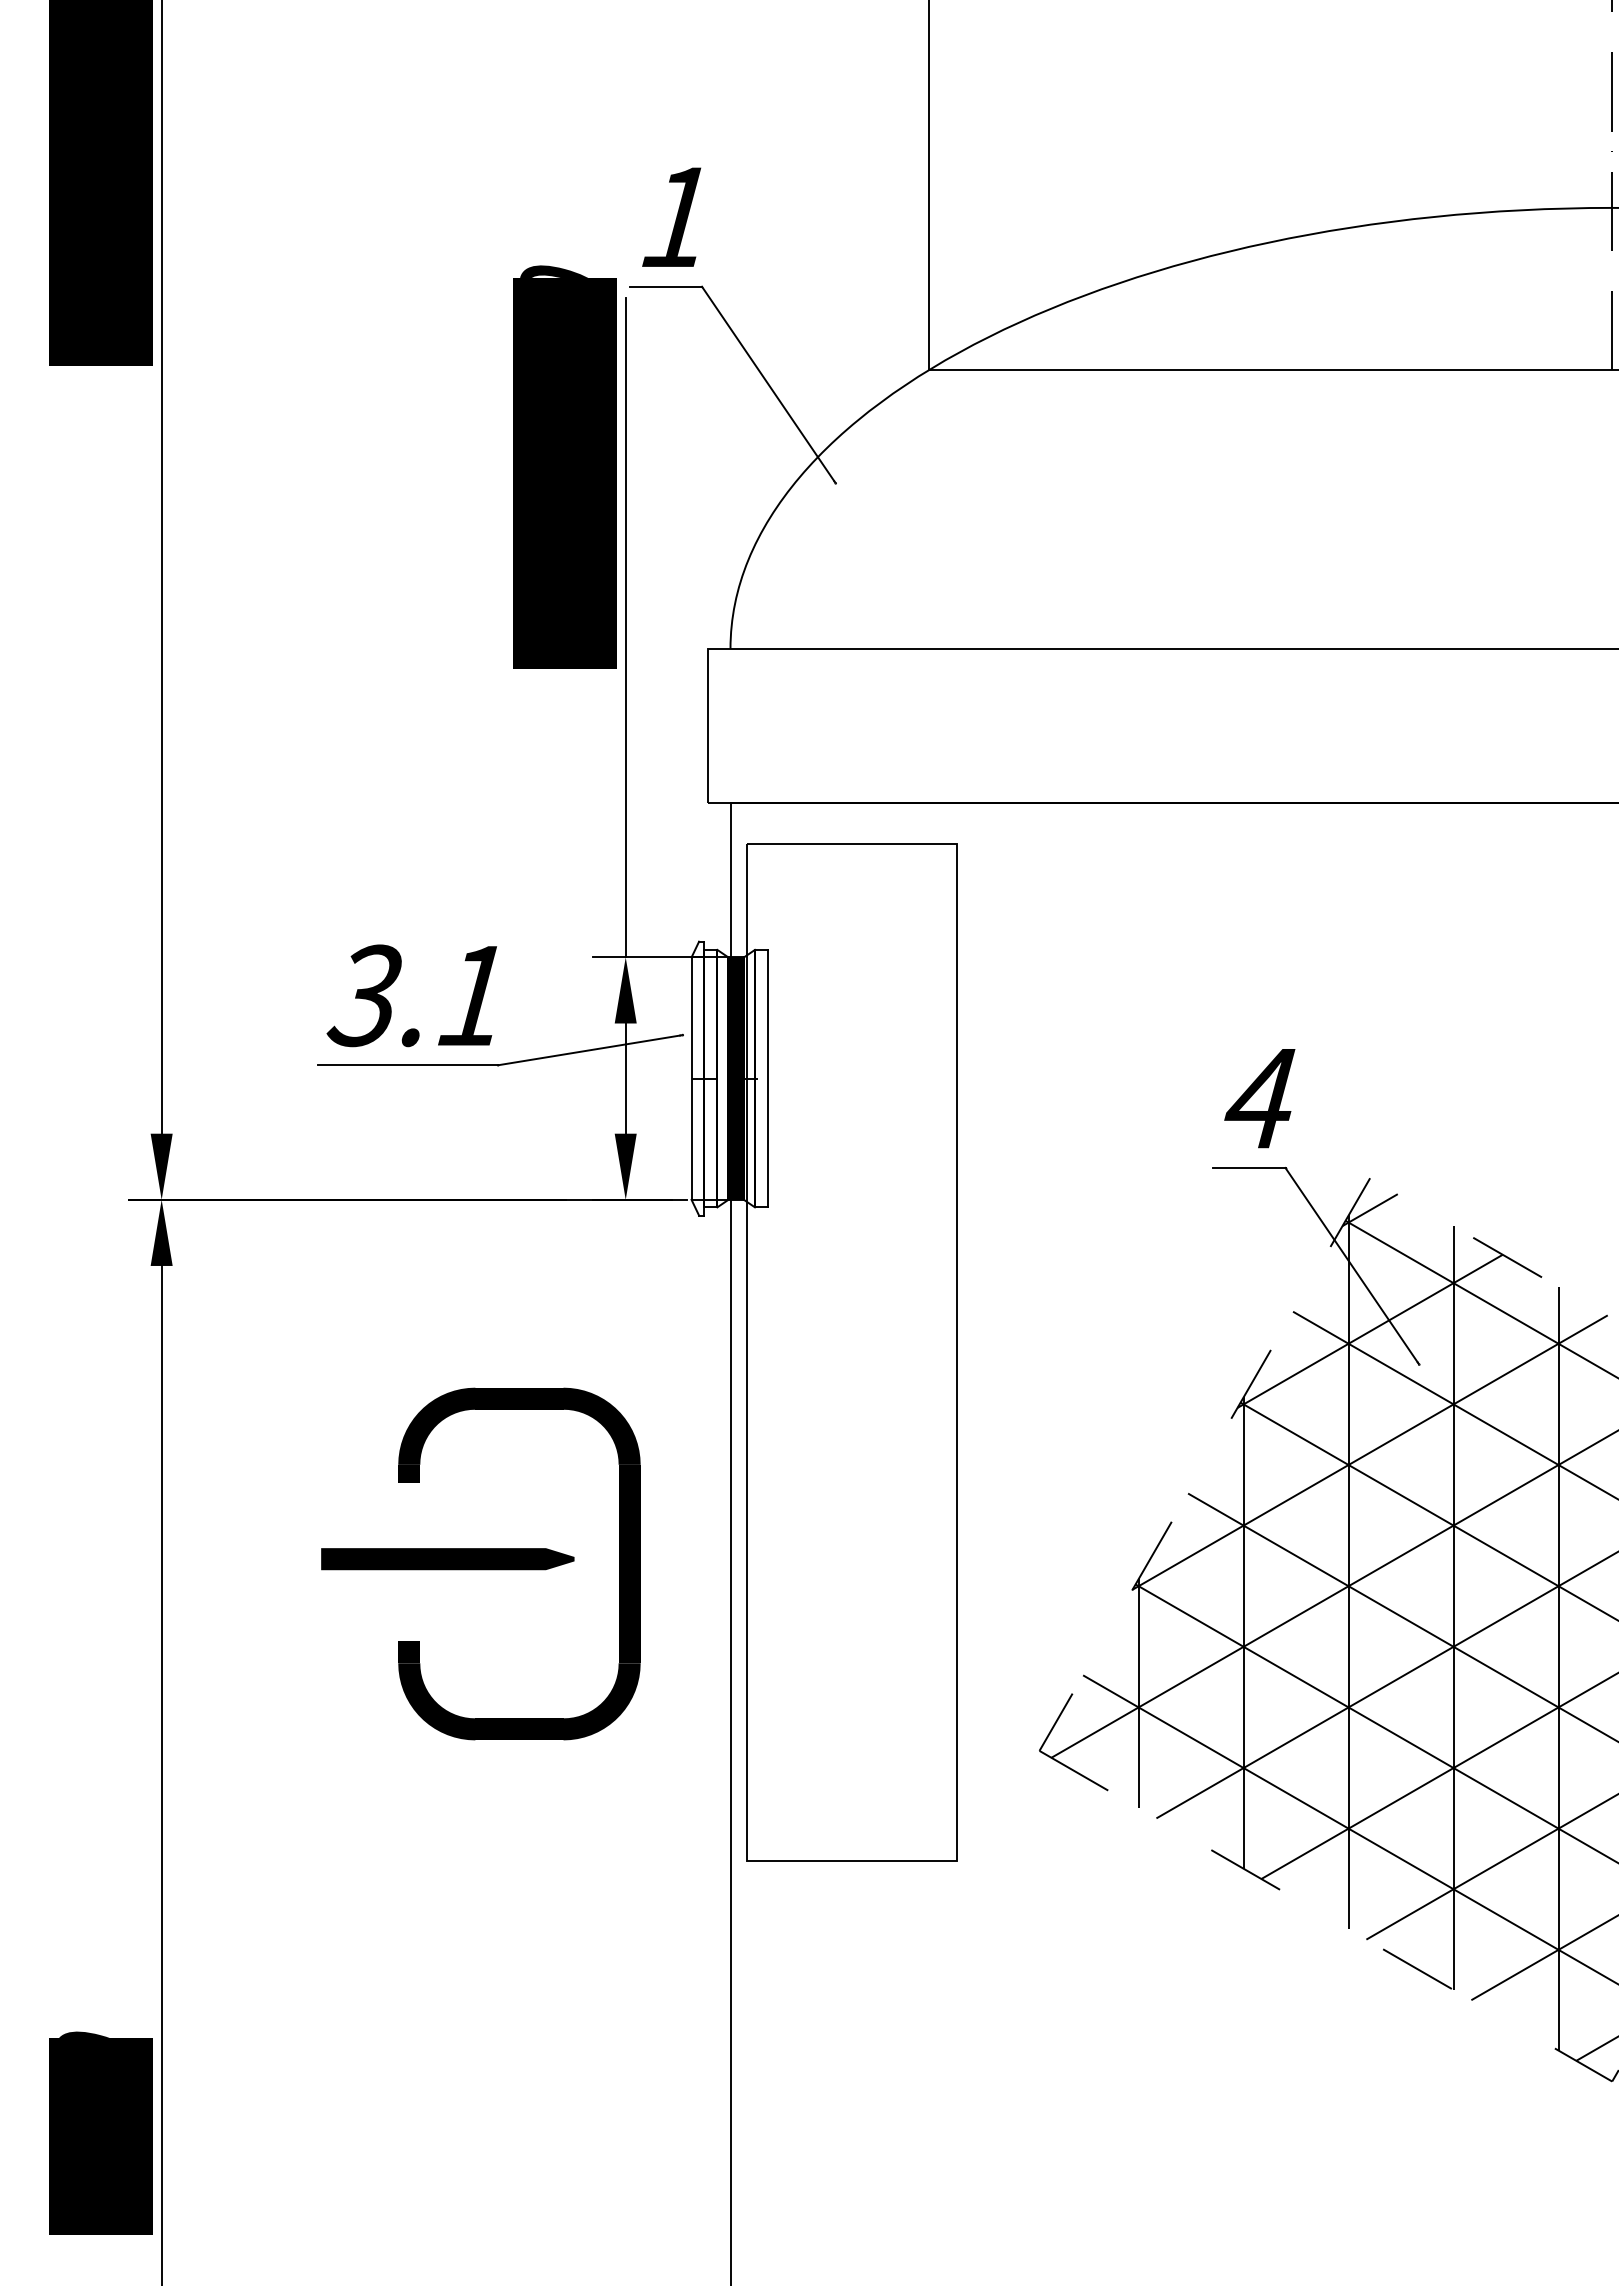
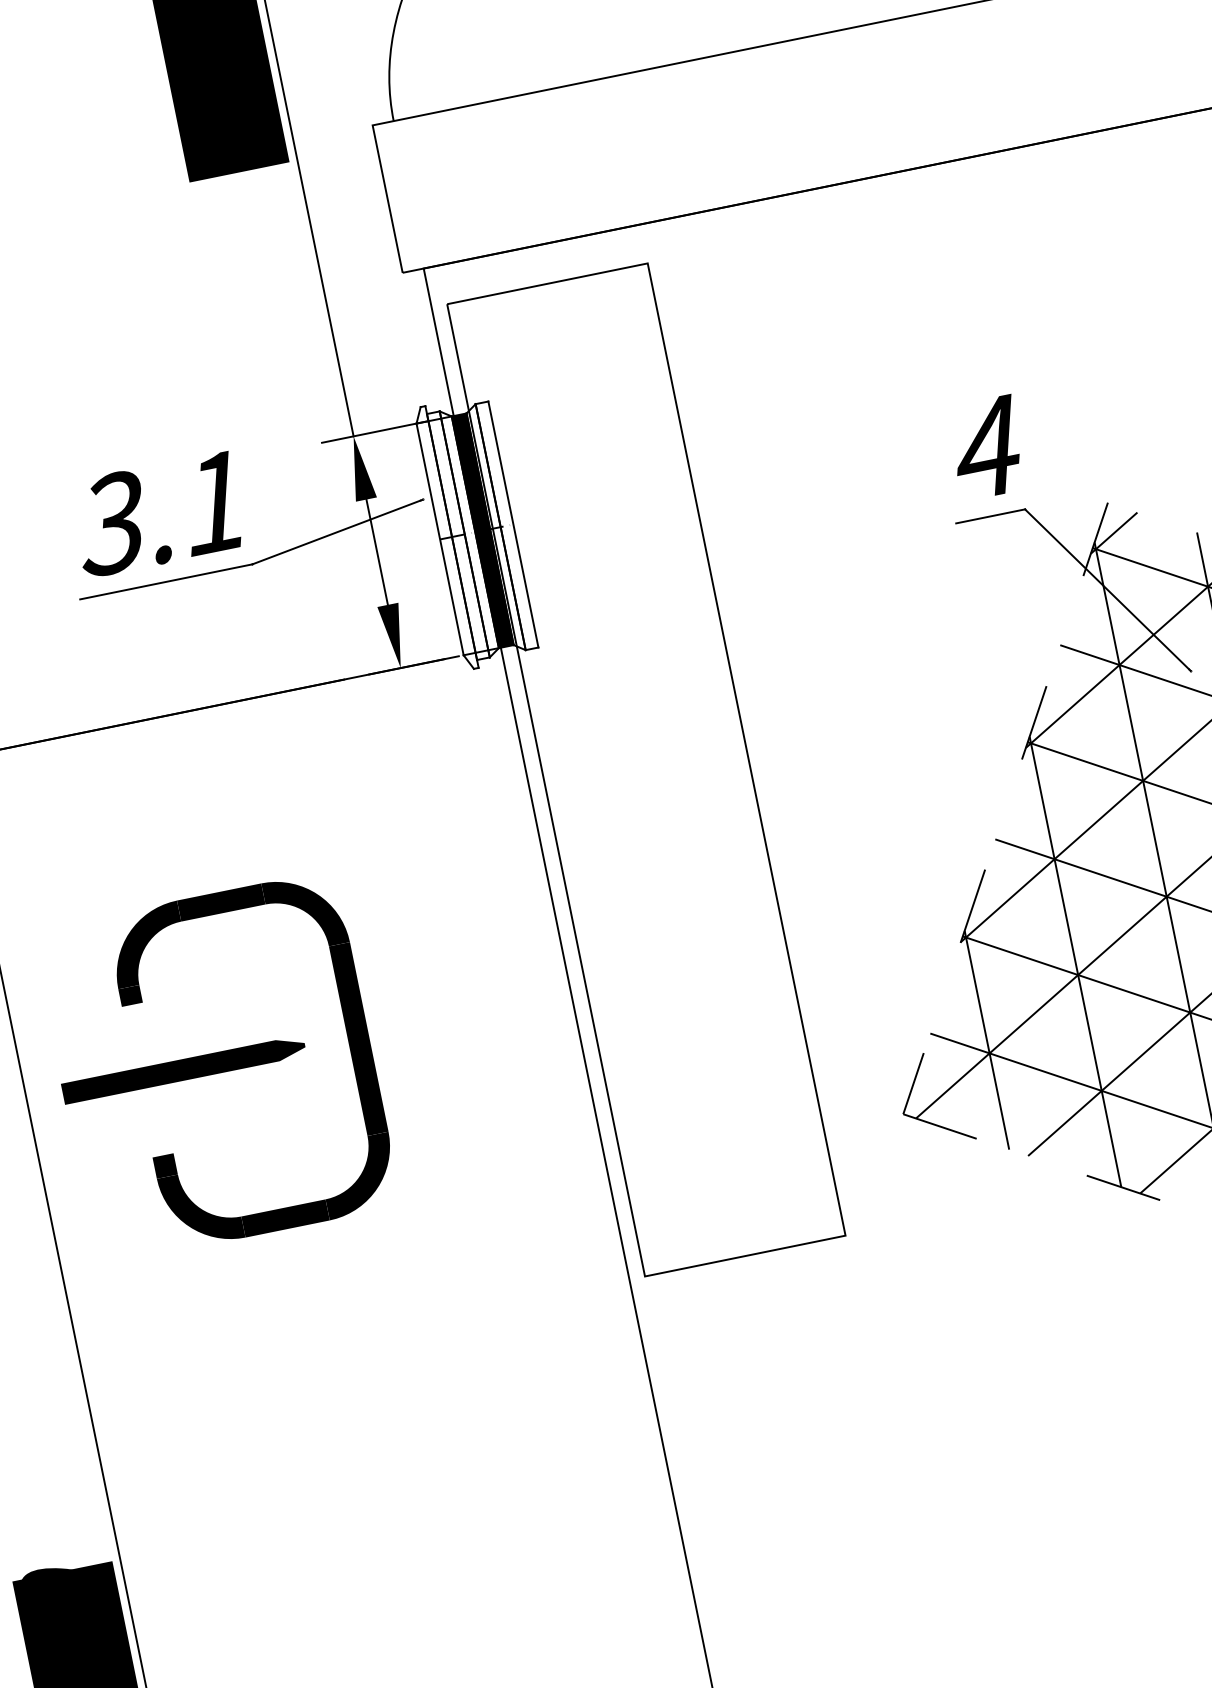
part: (480, 1563) -> (216, 1067), moved

